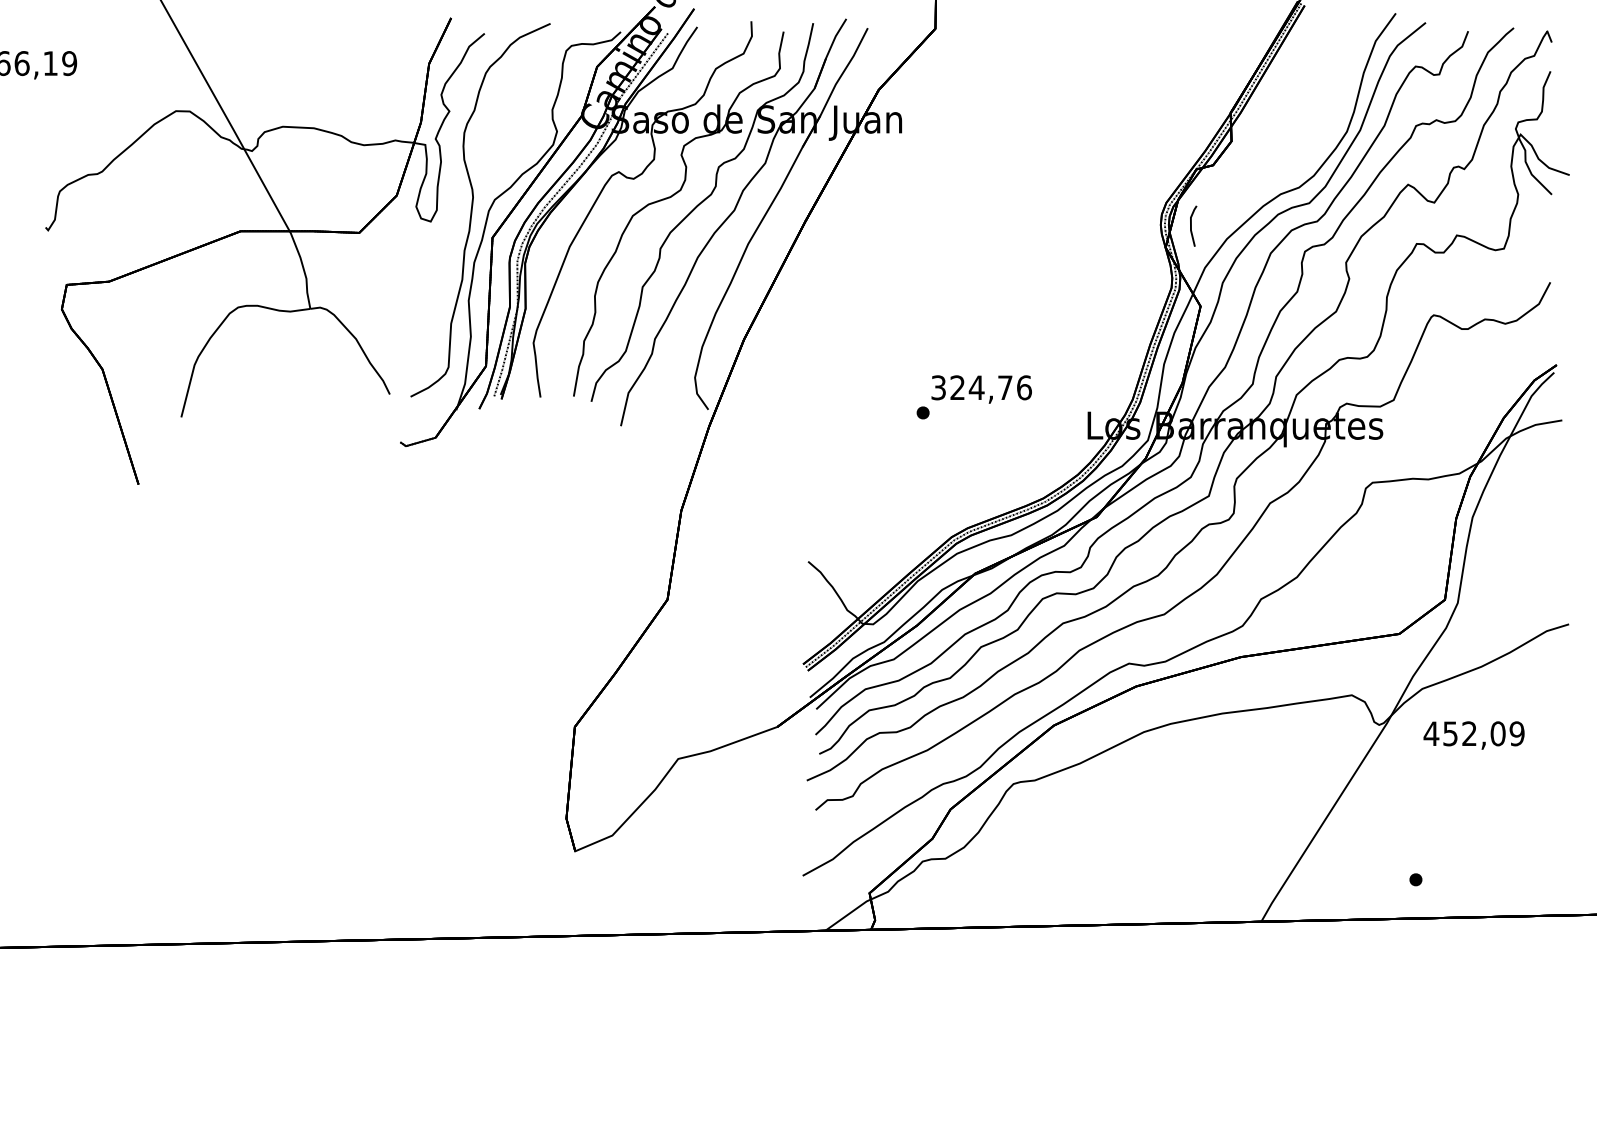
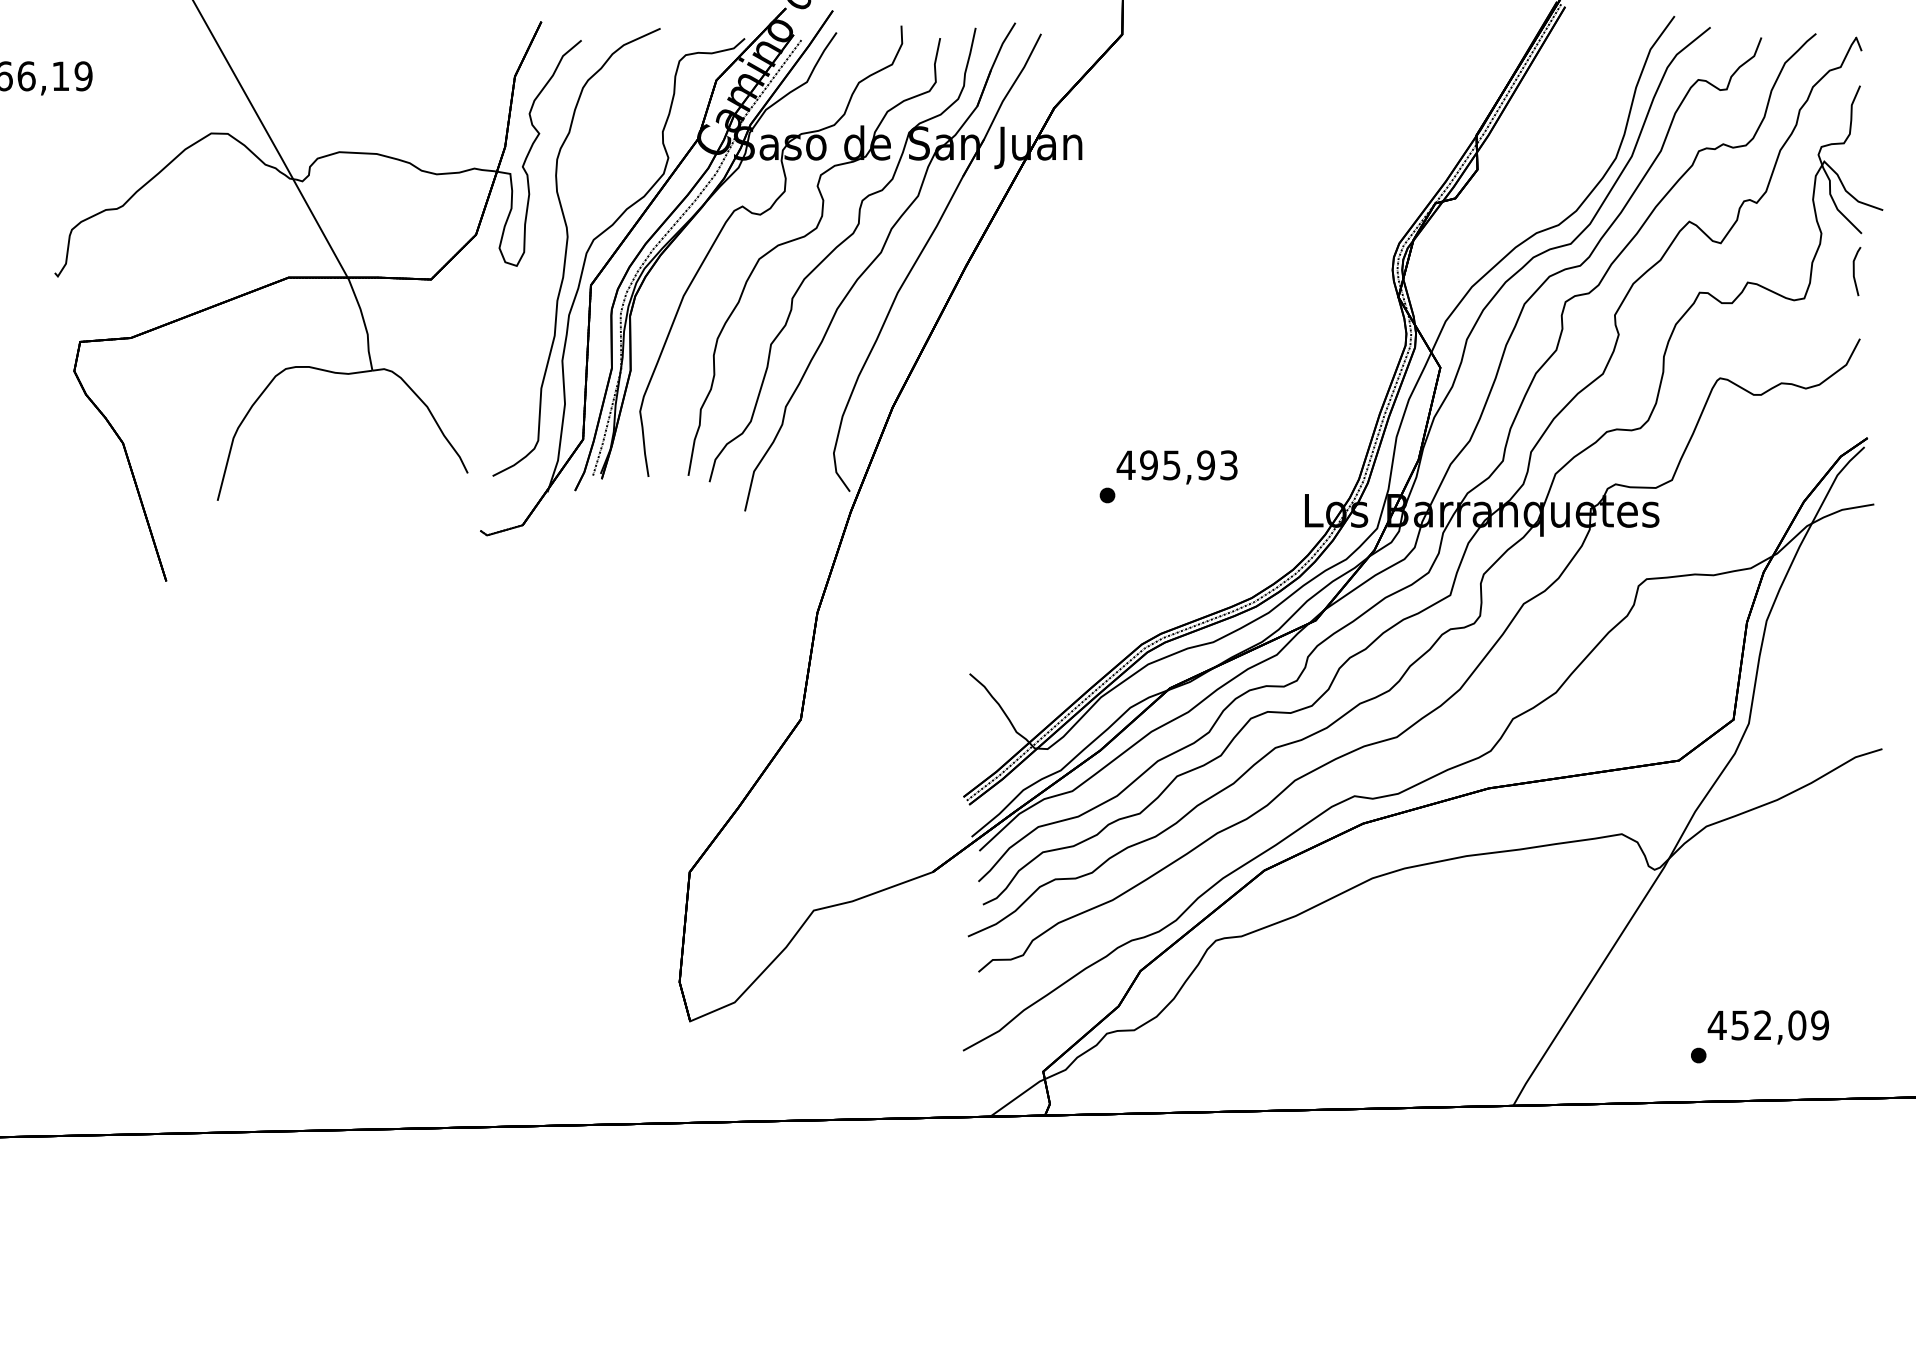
line: (1191, 226) -> (1854, 271), moved
text: (981, 387) -> (1177, 465), 324,76 -> 495,93
text: (1473, 735) -> (1767, 1027), moved

